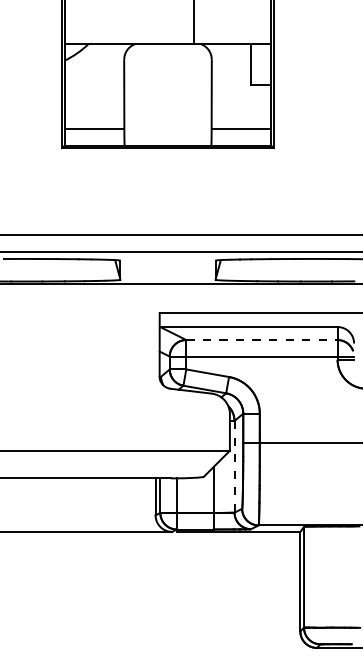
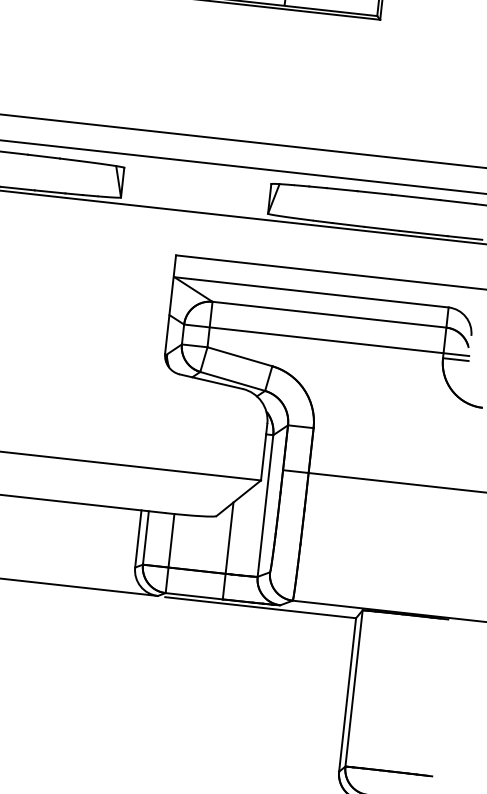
line: (261, 340) -> (328, 315), dashed -> solid
line: (234, 466) -> (265, 505), dashed -> solid

